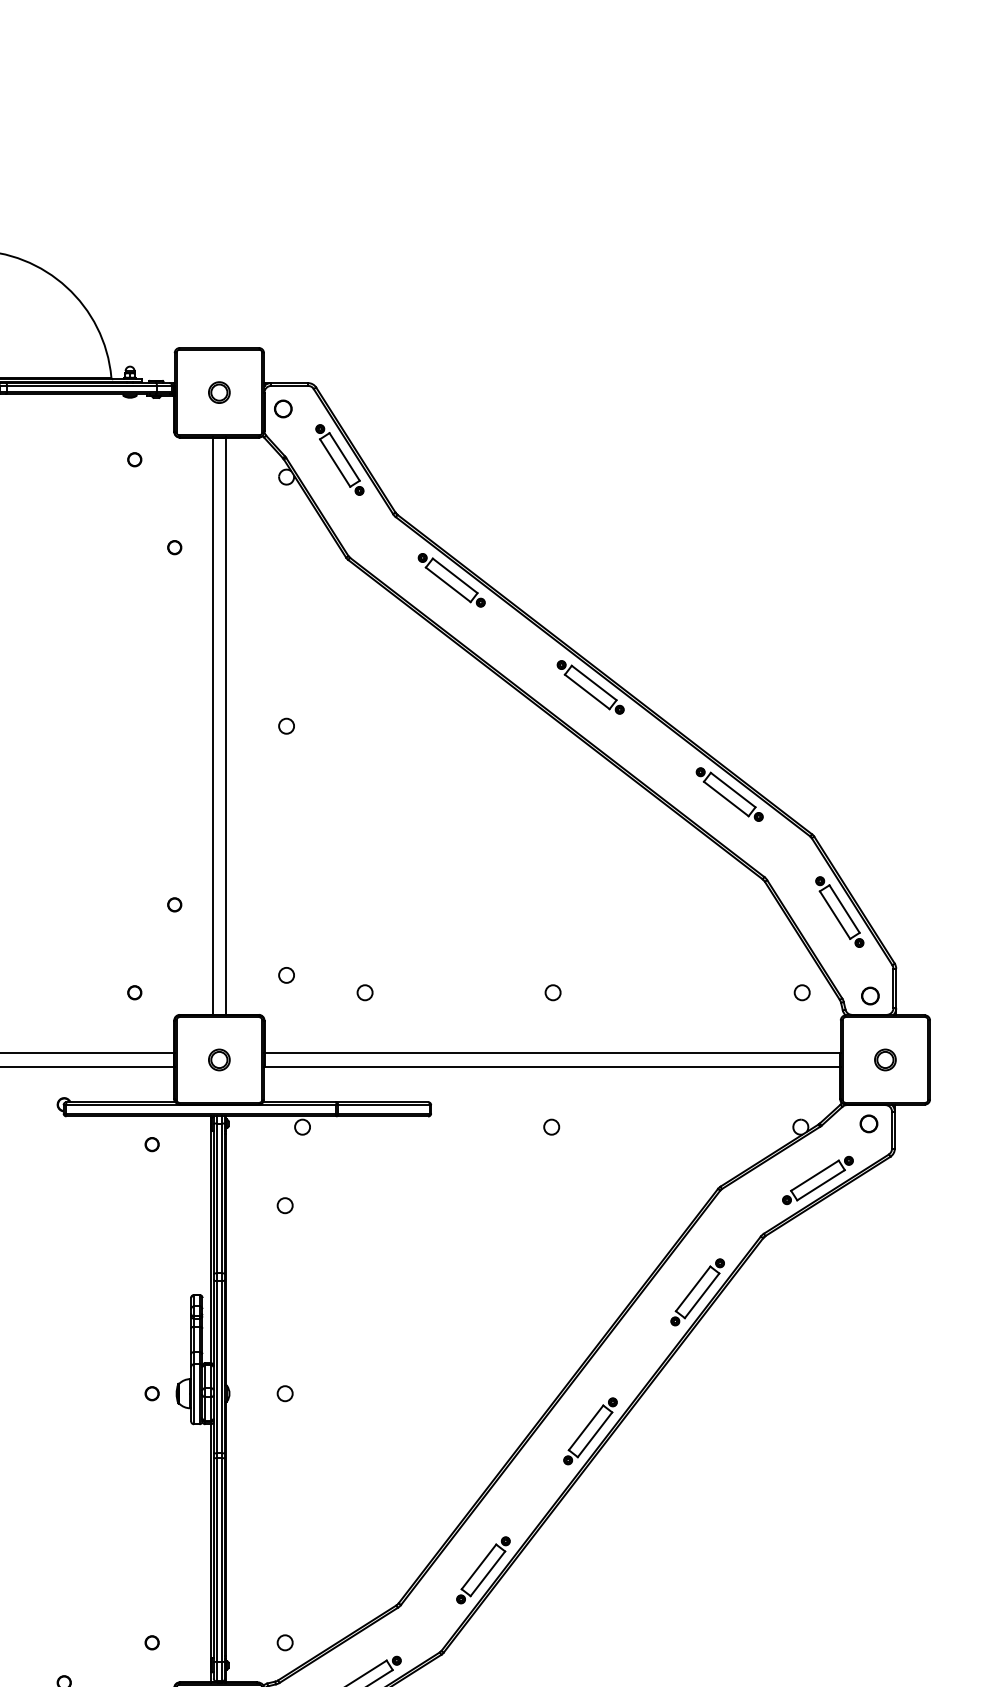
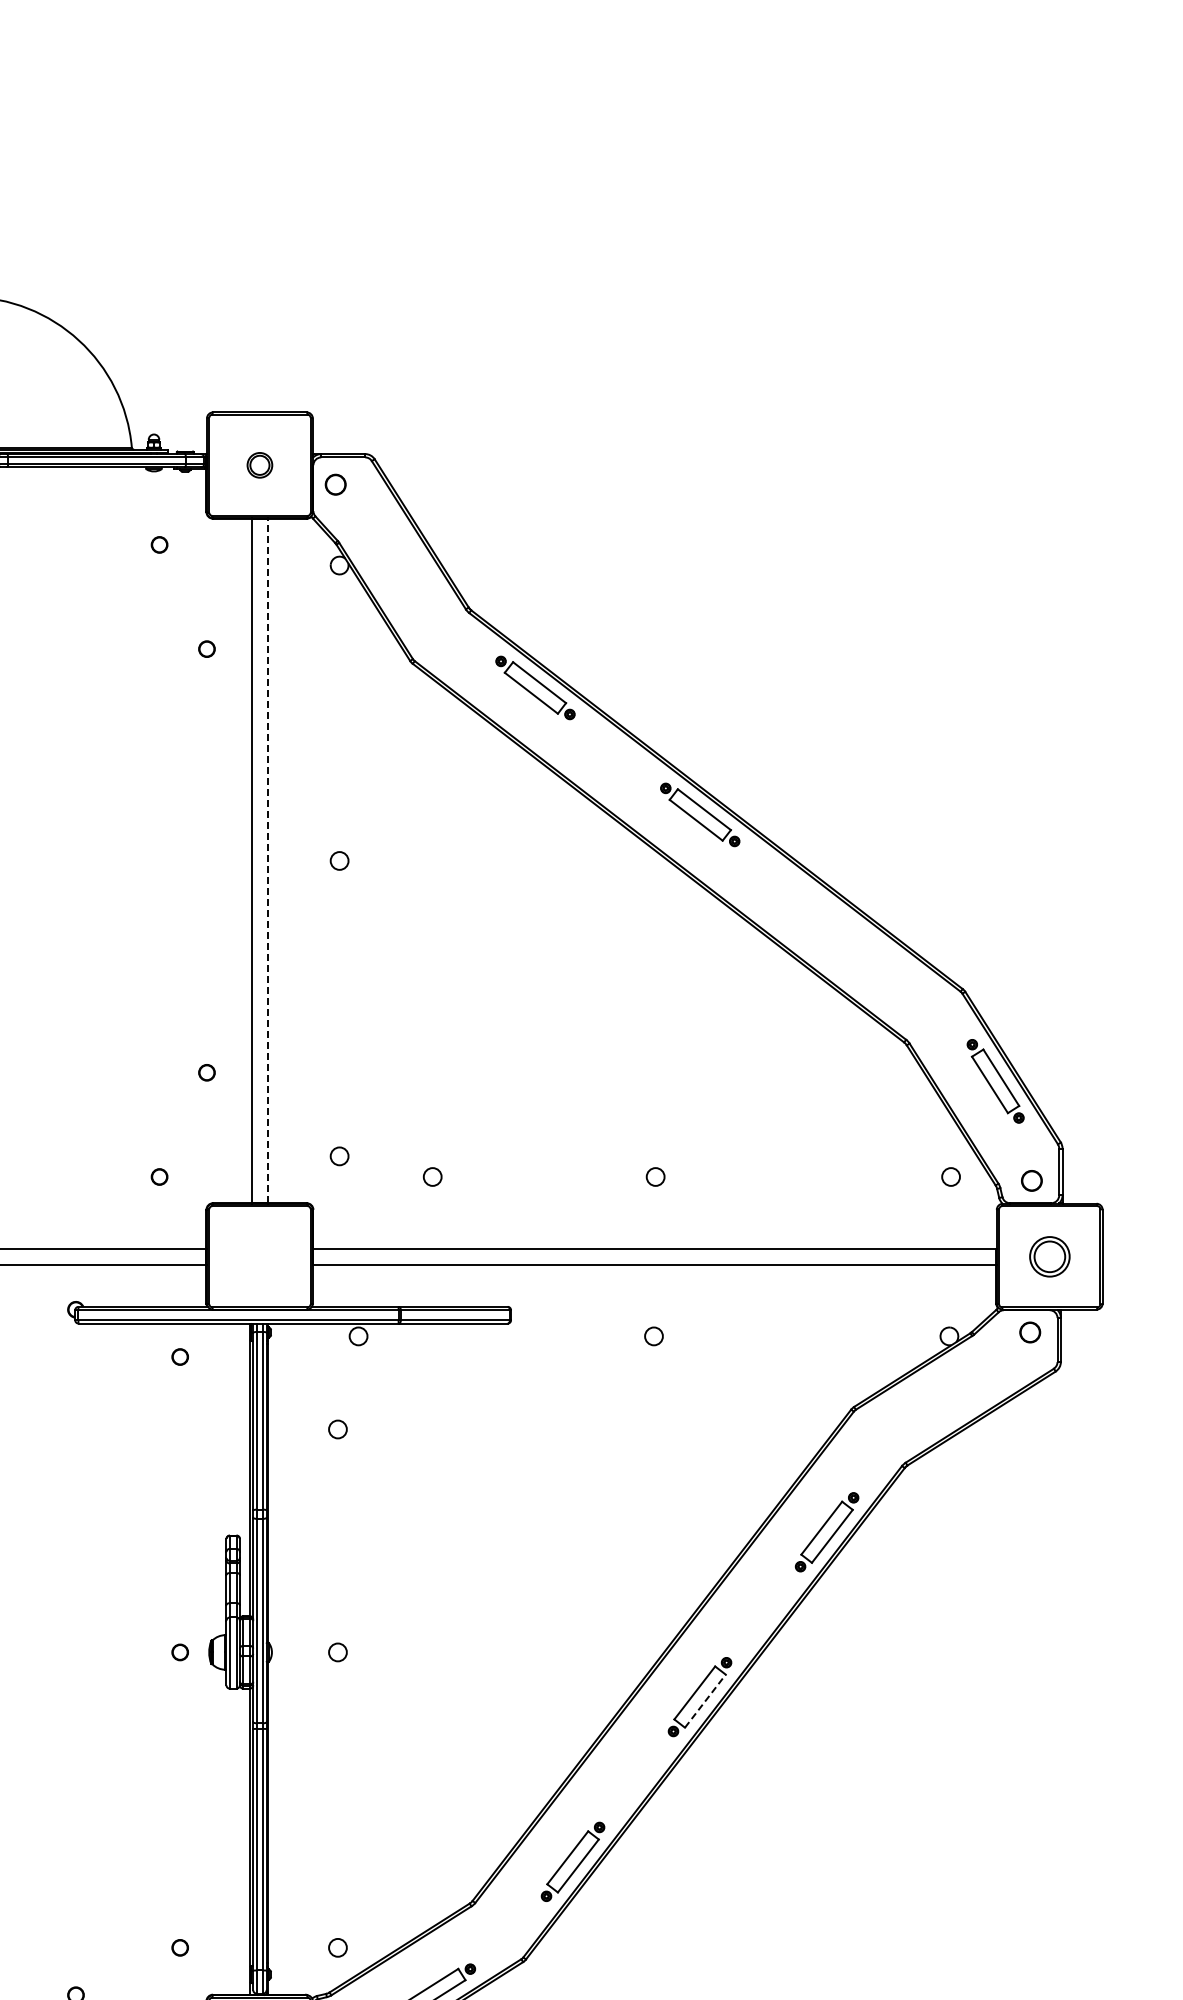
part: (339, 459) -> (402, 544), removed
line: (225, 725) -> (267, 860), solid -> dashed
part: (730, 794) -> (865, 941), removed
part: (219, 1059) -> (259, 1256), removed
part: (885, 1059) -> (1049, 1256), size x1.6
part: (817, 1180) -> (969, 1399), removed
line: (595, 1434) -> (705, 1700), solid -> dashed

